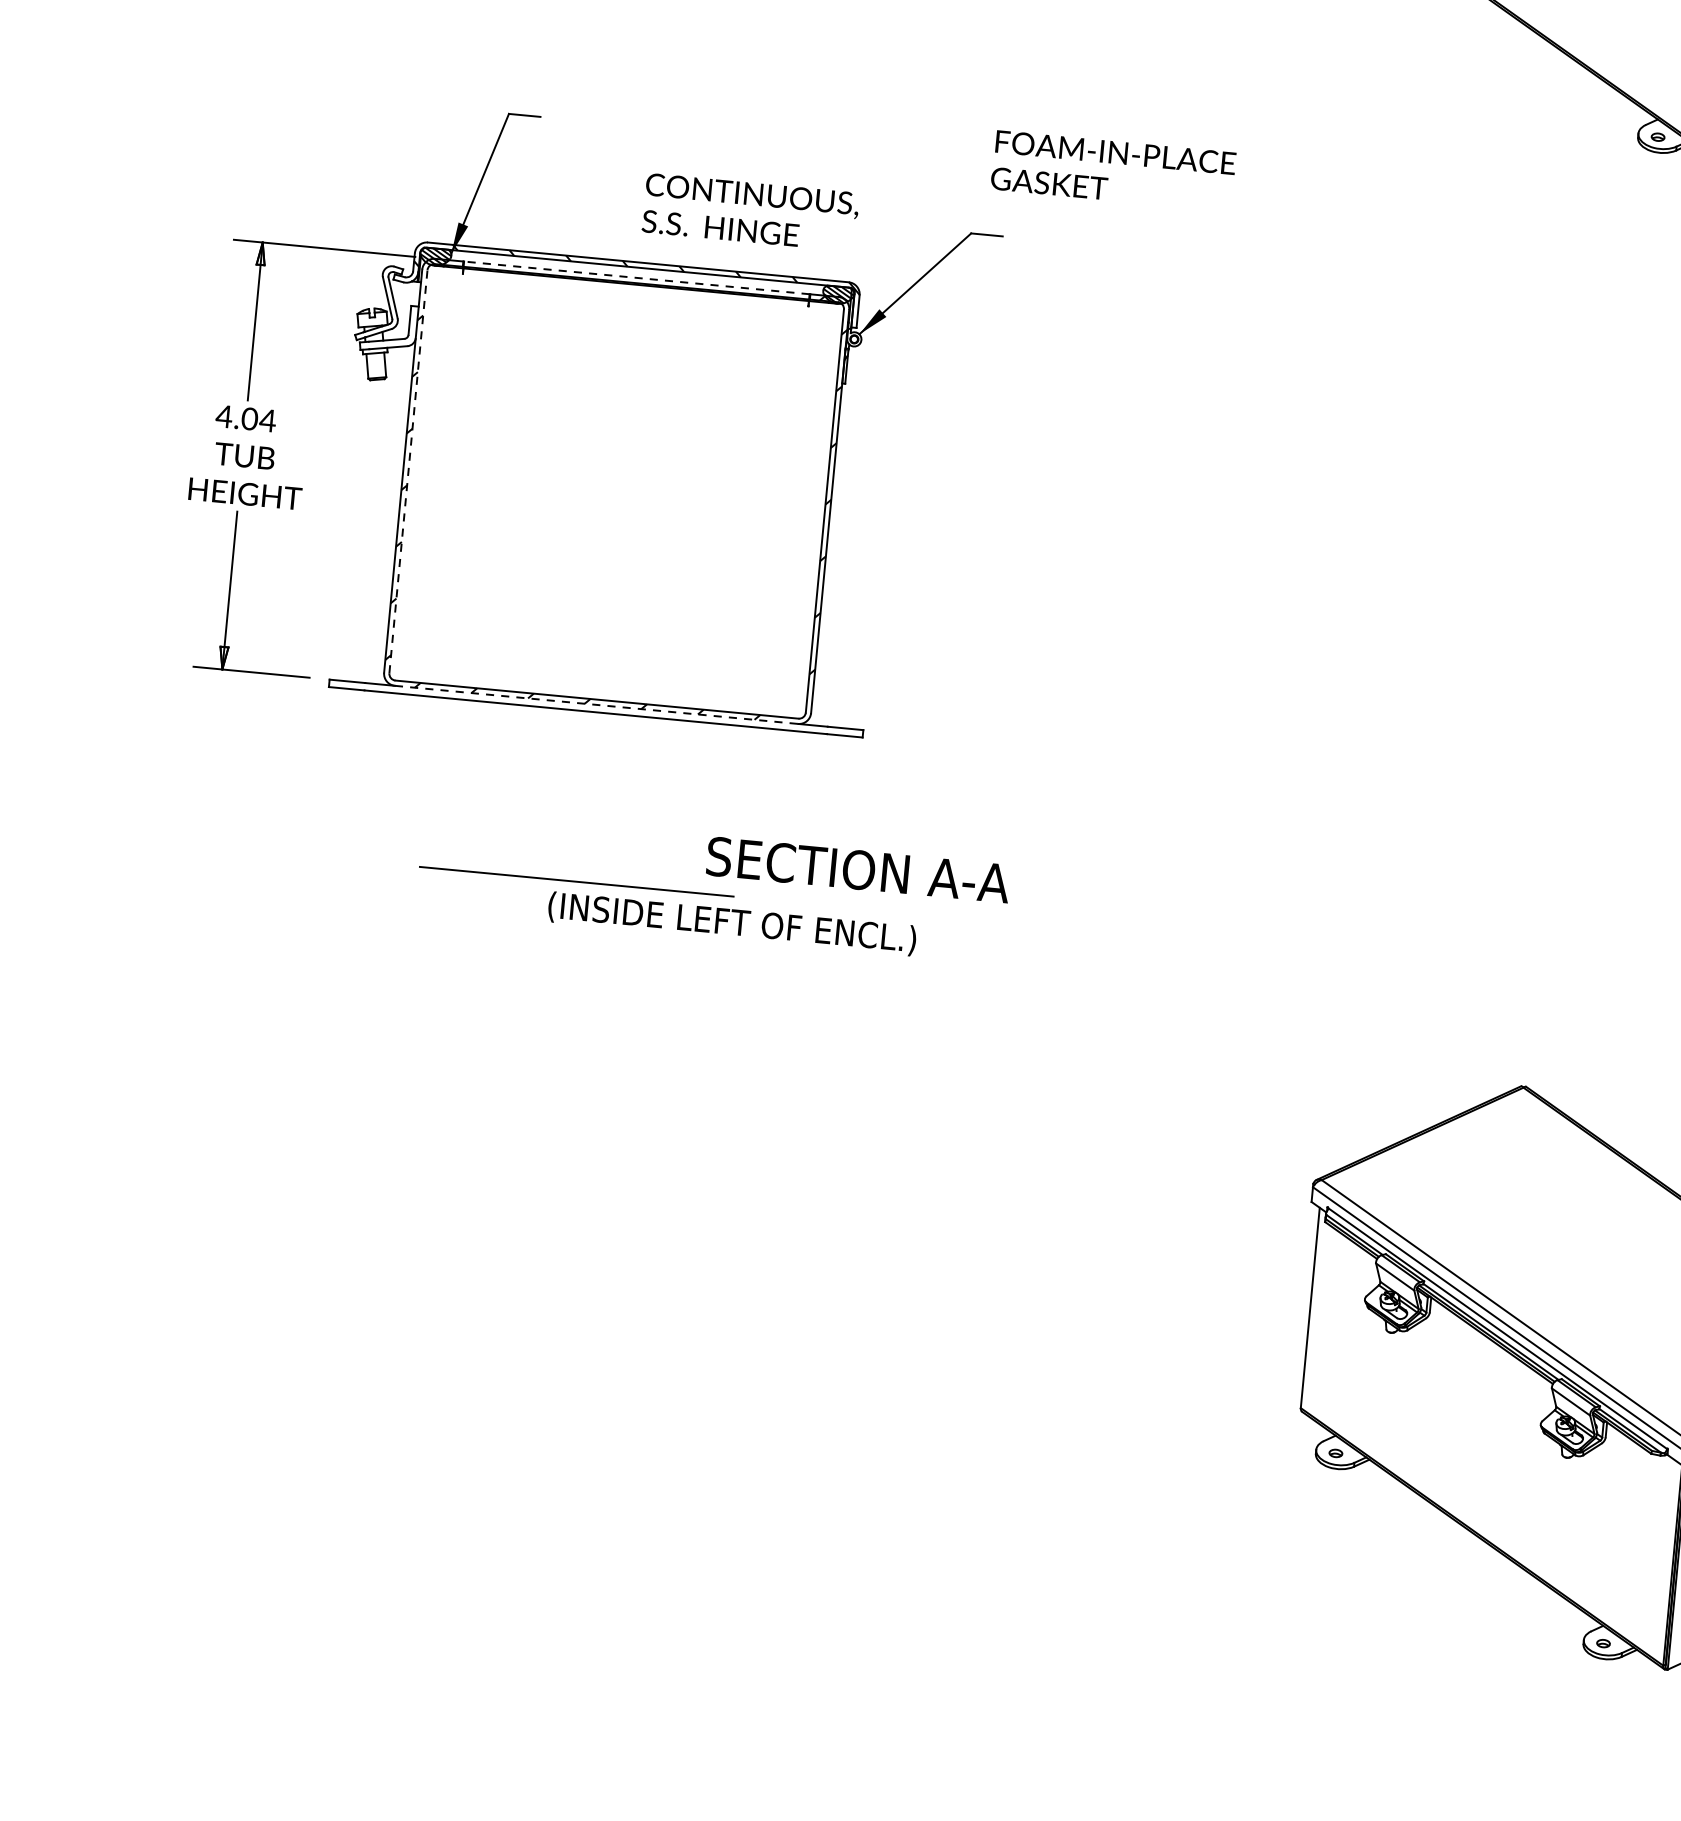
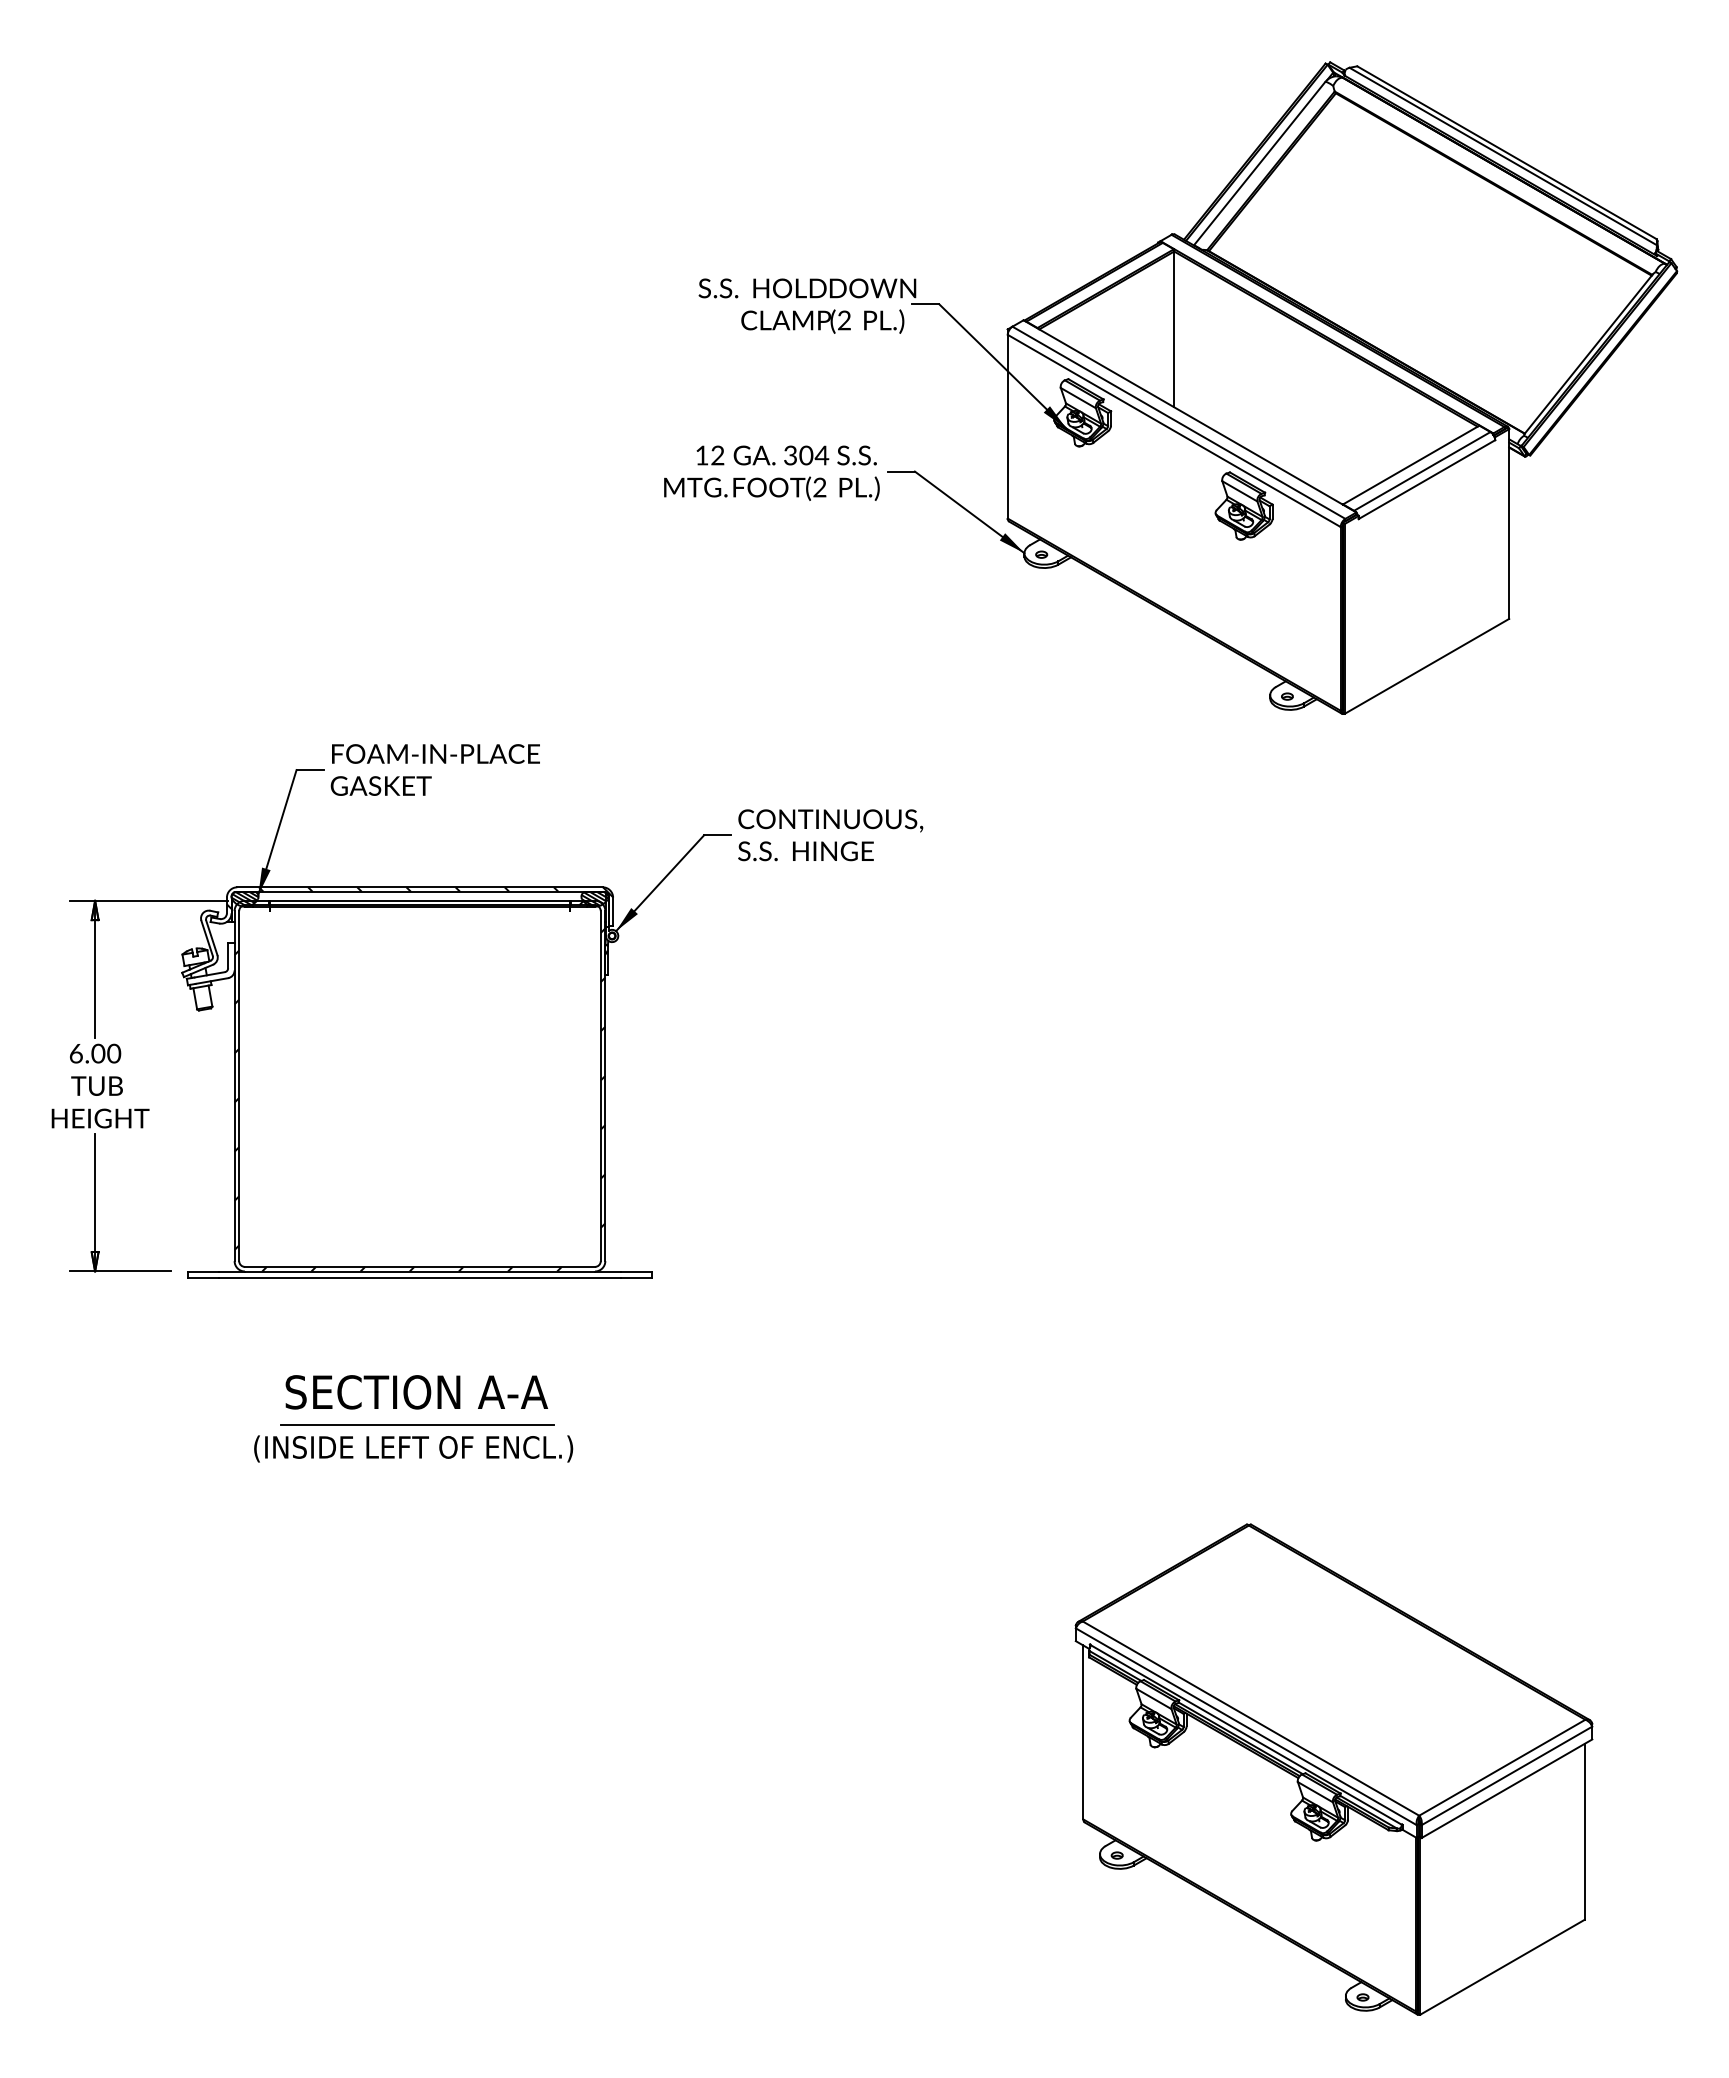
text: (1112, 170) -> (434, 769), moved
text: (750, 212) -> (830, 835), moved
line: (636, 277) -> (419, 900), dashed -> solid
text: (245, 418) -> (94, 1053), 4.04 -> 6.00
line: (408, 471) -> (239, 1085), dashed -> solid
line: (597, 704) -> (420, 1271), dashed -> solid
text: (858, 870) -> (416, 1392), moved
text: (732, 923) -> (413, 1448), moved

